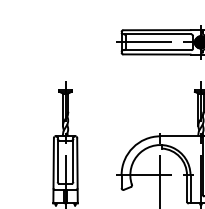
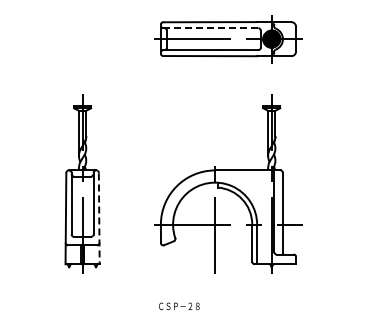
line: (157, 34) -> (210, 28), solid -> dashed
line: (77, 171) -> (99, 219), solid -> dashed

